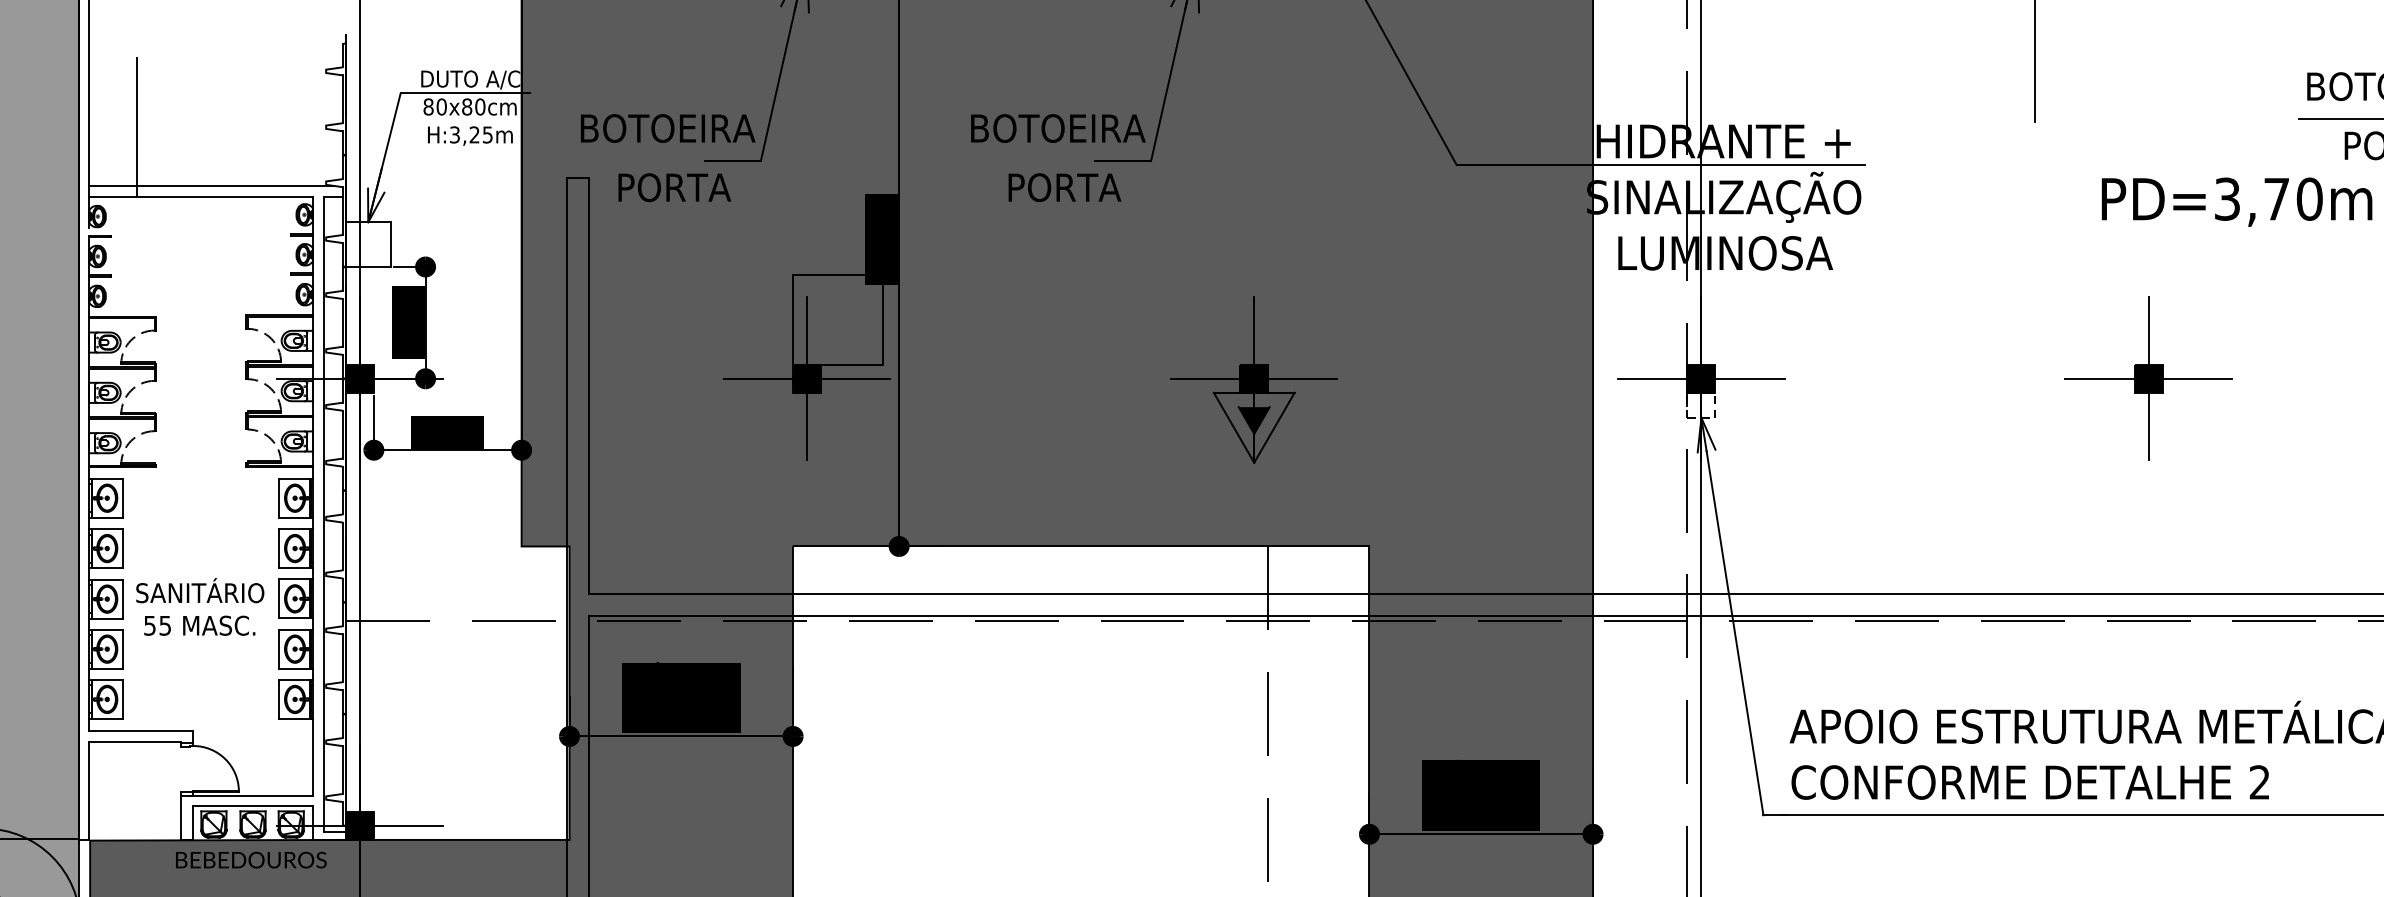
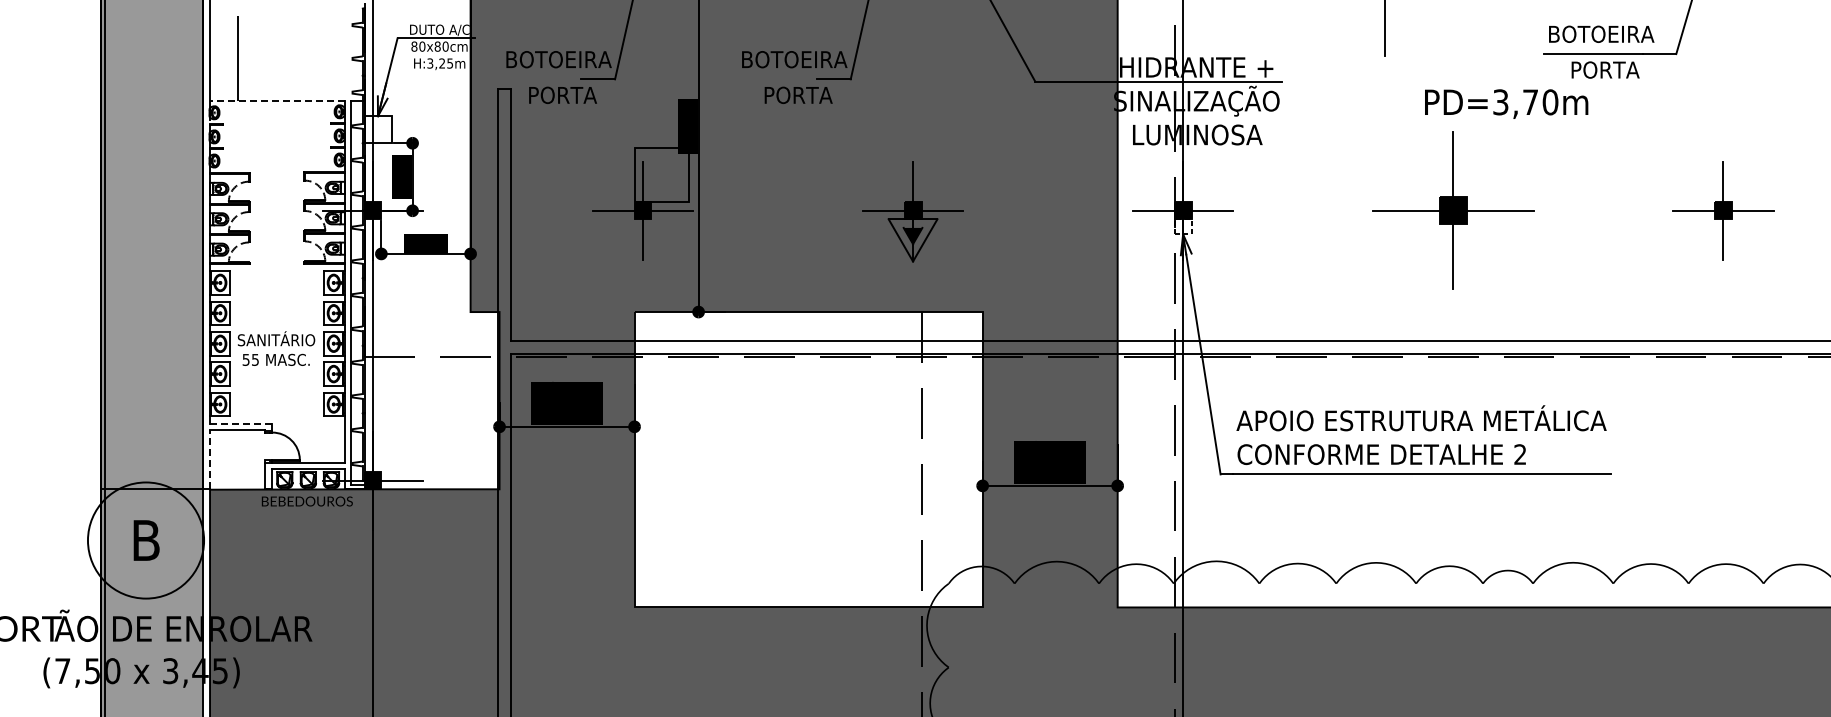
line: (211, 186) -> (283, 94), removed
line: (201, 196) -> (277, 100), solid -> dashed
part: (2147, 378) -> (1452, 210), size x1.6
line: (140, 730) -> (240, 423), solid -> dashed
line: (89, 790) -> (209, 459), solid -> dashed

